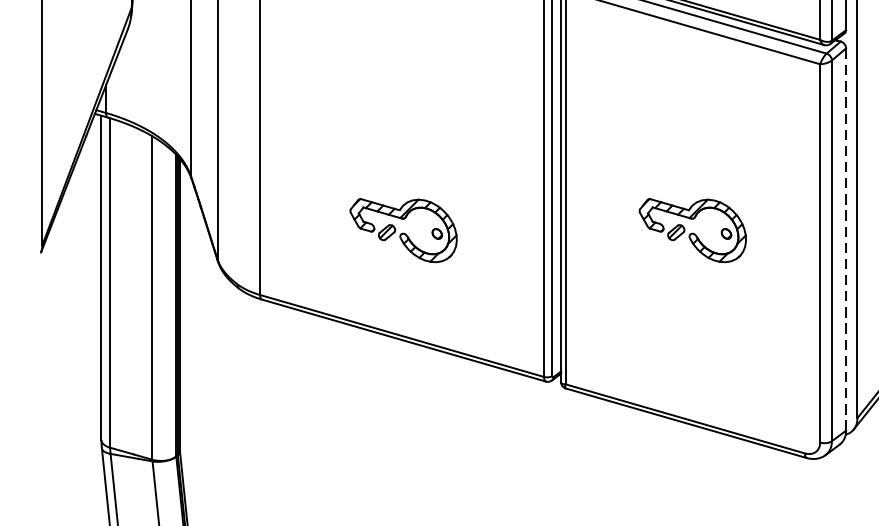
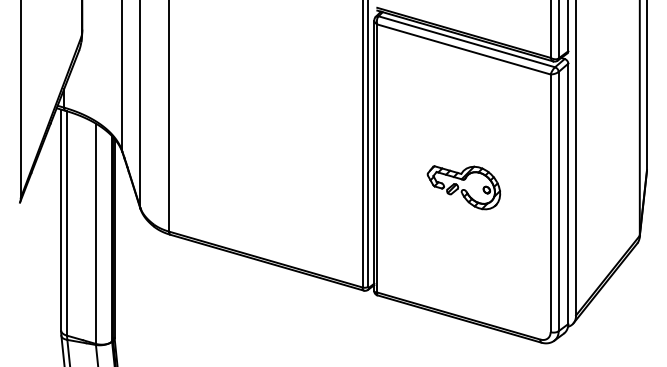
part: (402, 230) -> (266, 187), removed
line: (846, 238) -> (568, 193), dashed -> solid

